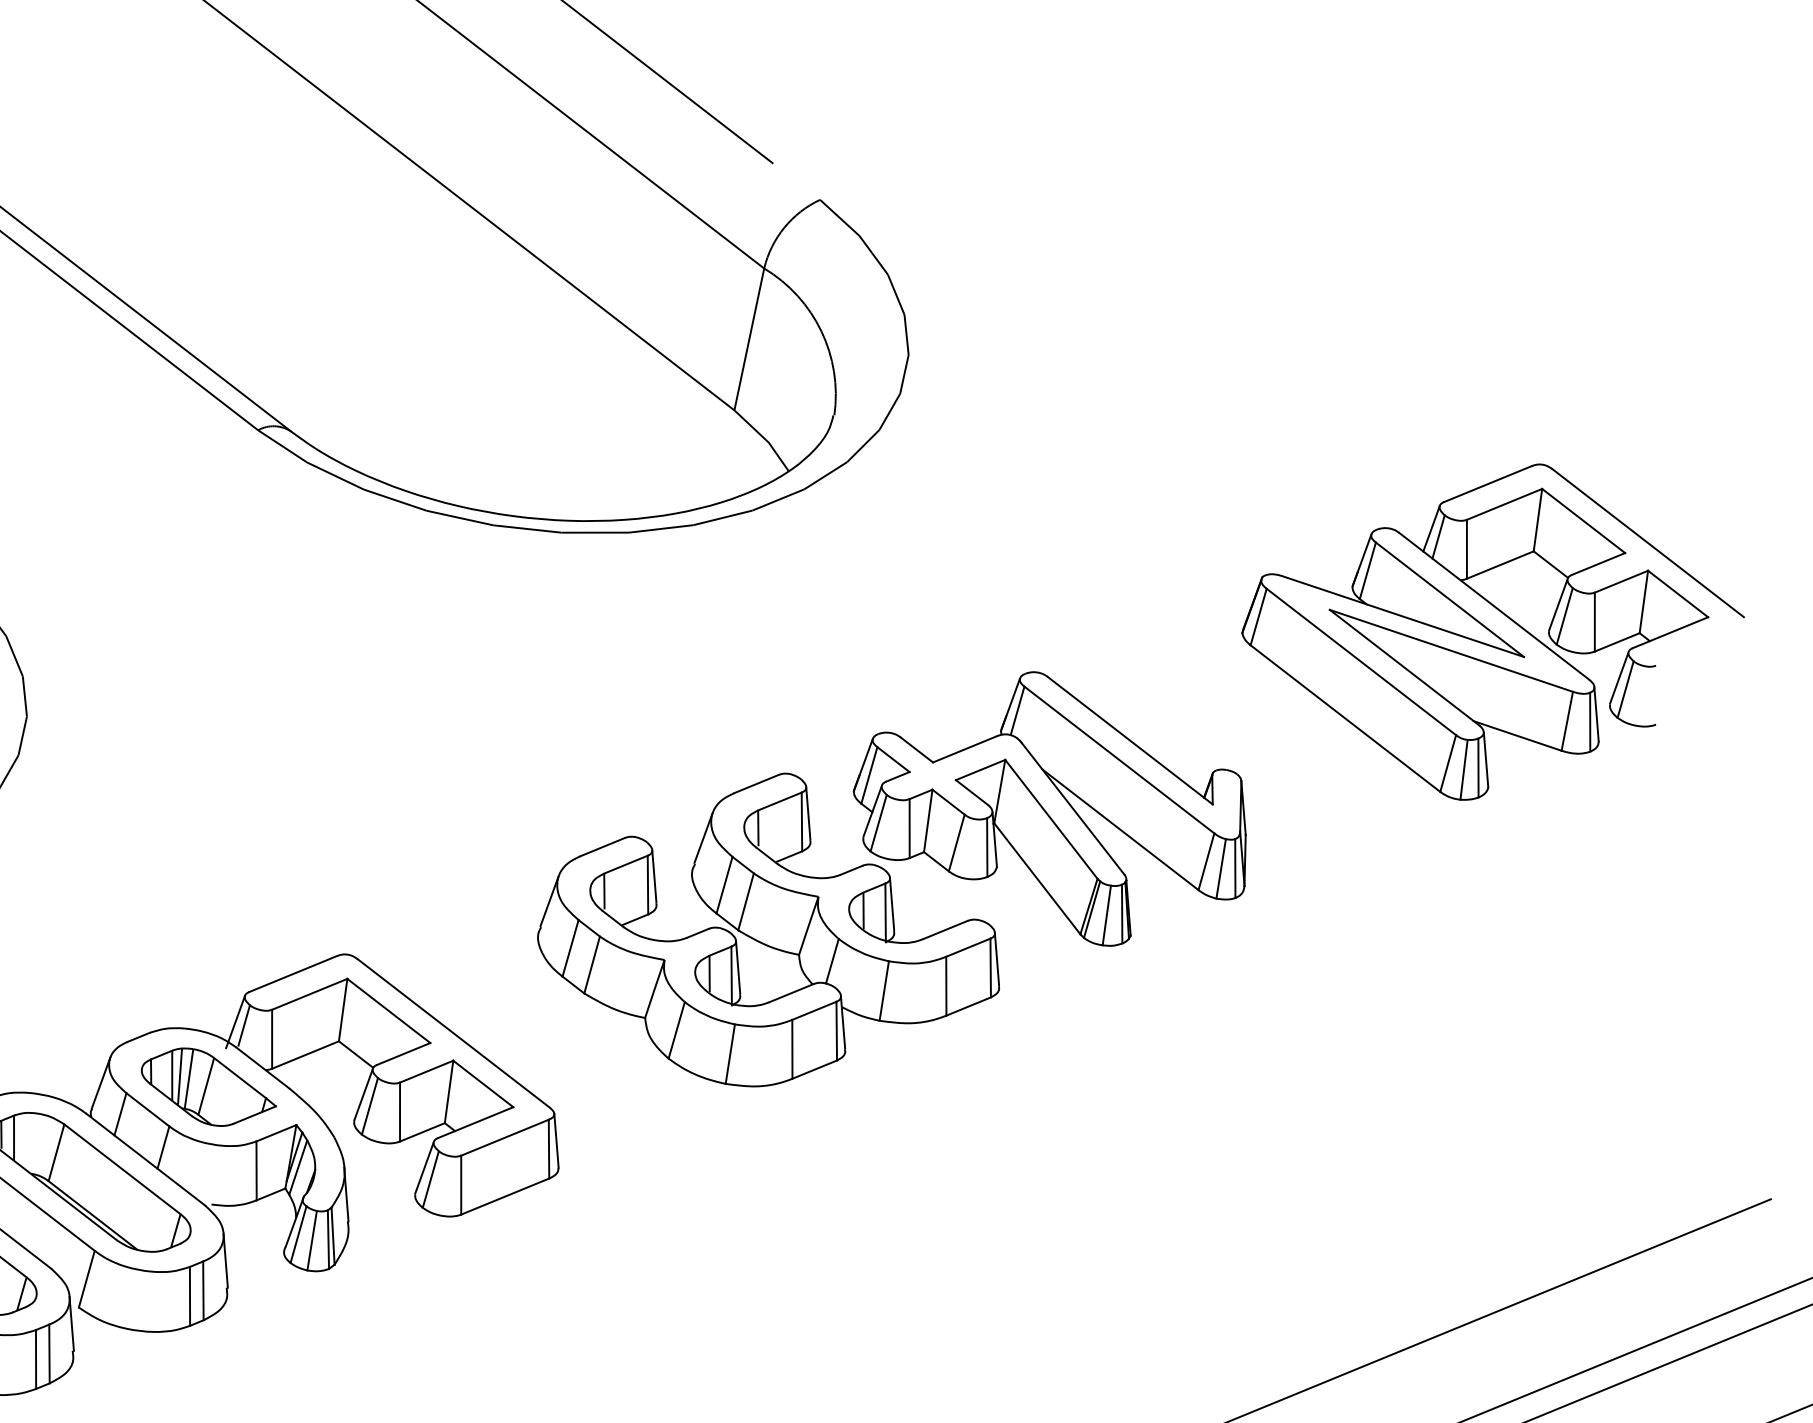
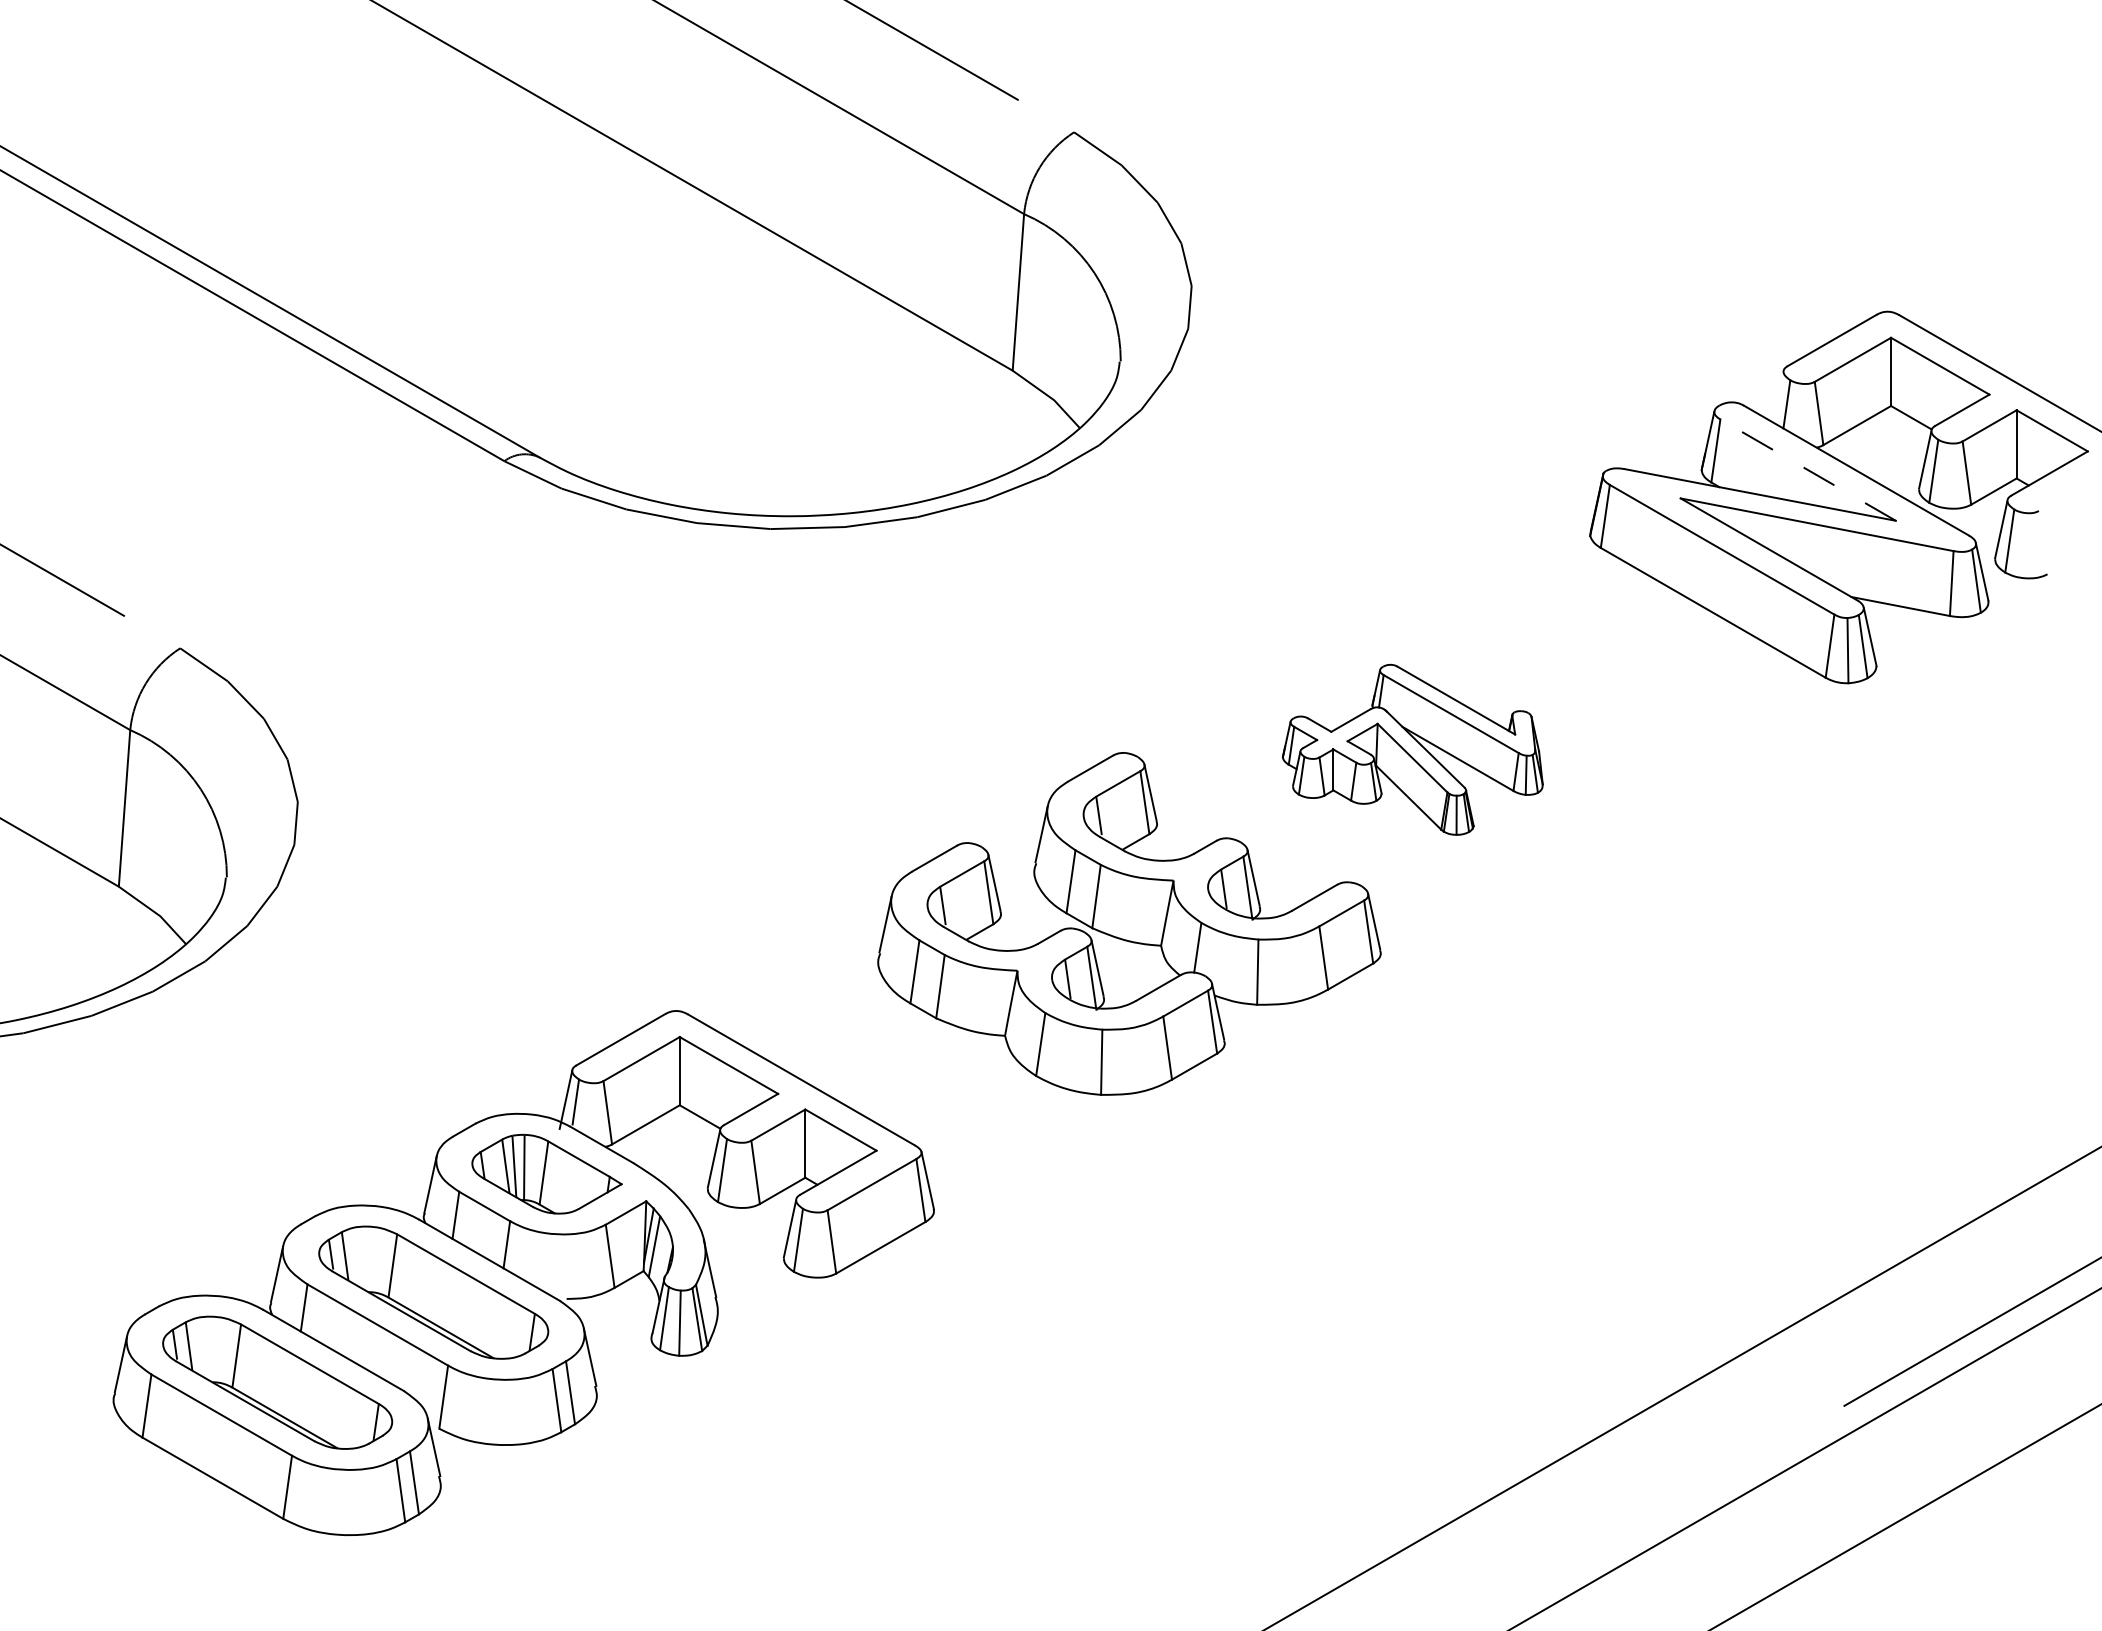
line: (1431, 528) -> (1777, 396), removed
line: (1449, 599) -> (1807, 469), solid -> dashed
part: (1053, 806) -> (1412, 749), size x0.6

